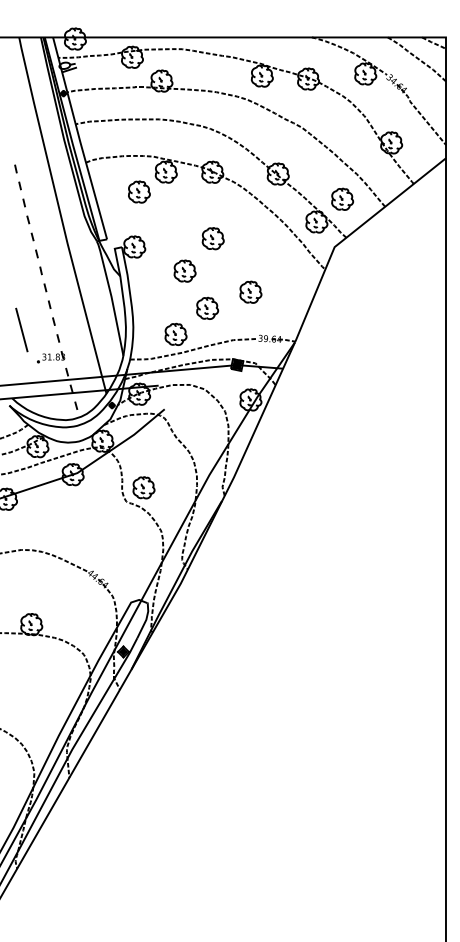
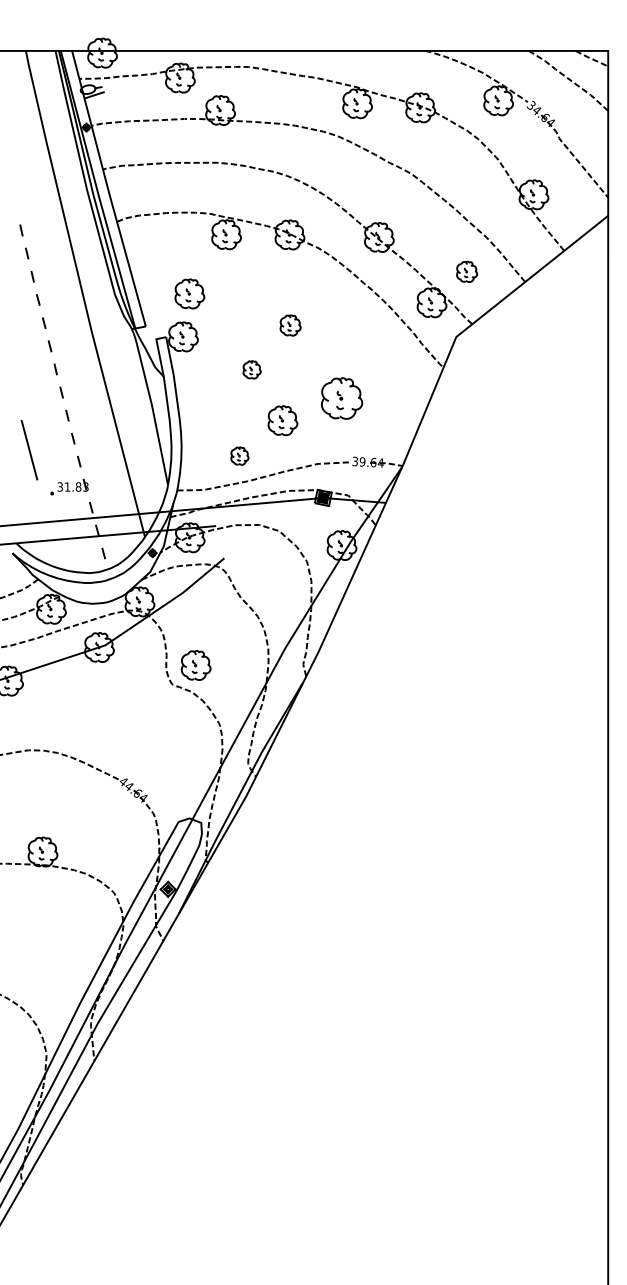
part: (139, 191) -> (189, 293), moved
part: (342, 199) -> (466, 271), size x0.7
part: (213, 238) -> (290, 325), size x0.7
part: (184, 270) -> (251, 369), size x0.6
part: (250, 292) -> (341, 398), size x1.4
part: (175, 333) -> (239, 455), size x0.6

